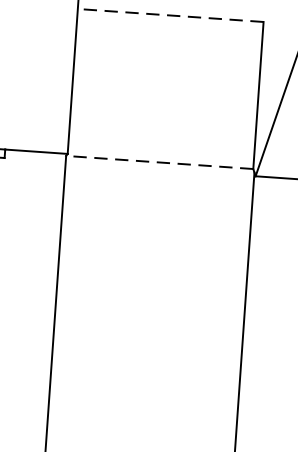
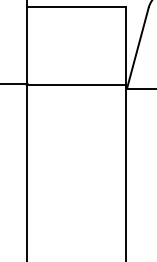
line: (170, 16) -> (76, 7), dashed -> solid
line: (158, 161) -> (75, 84), dashed -> solid

